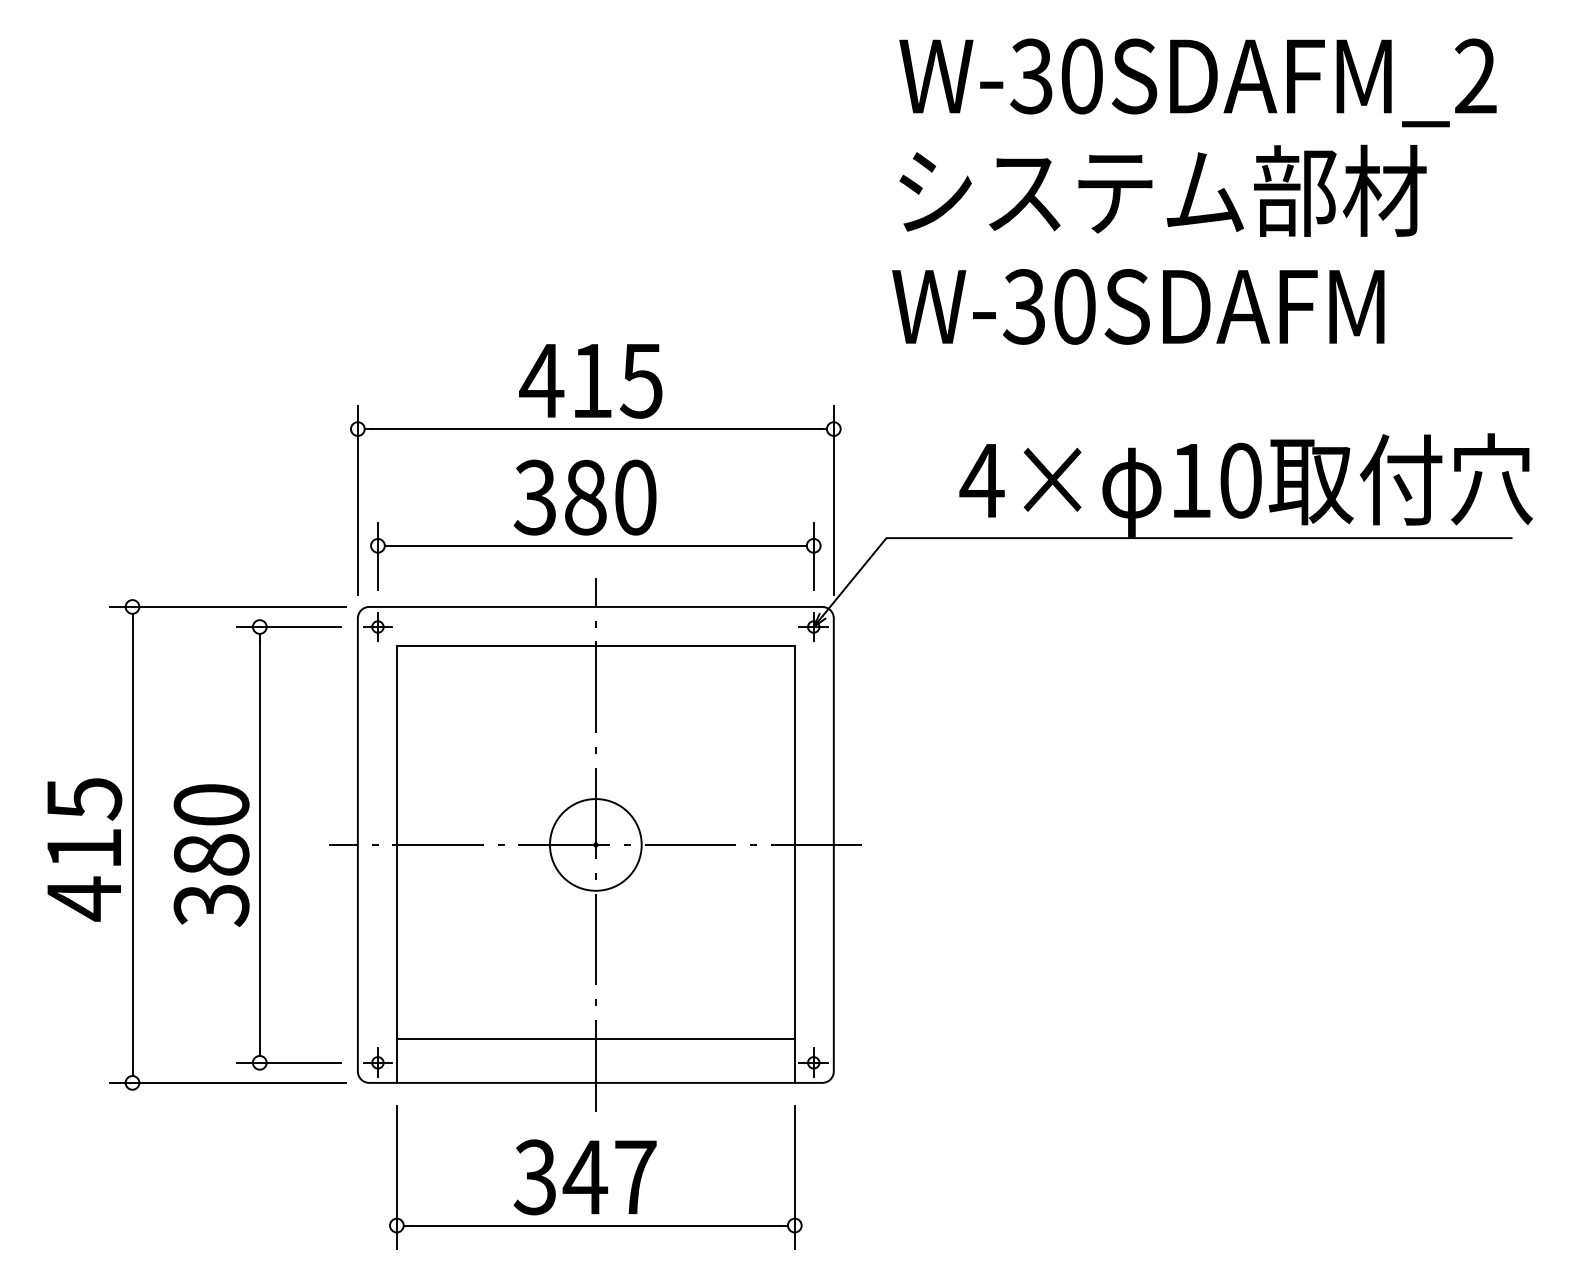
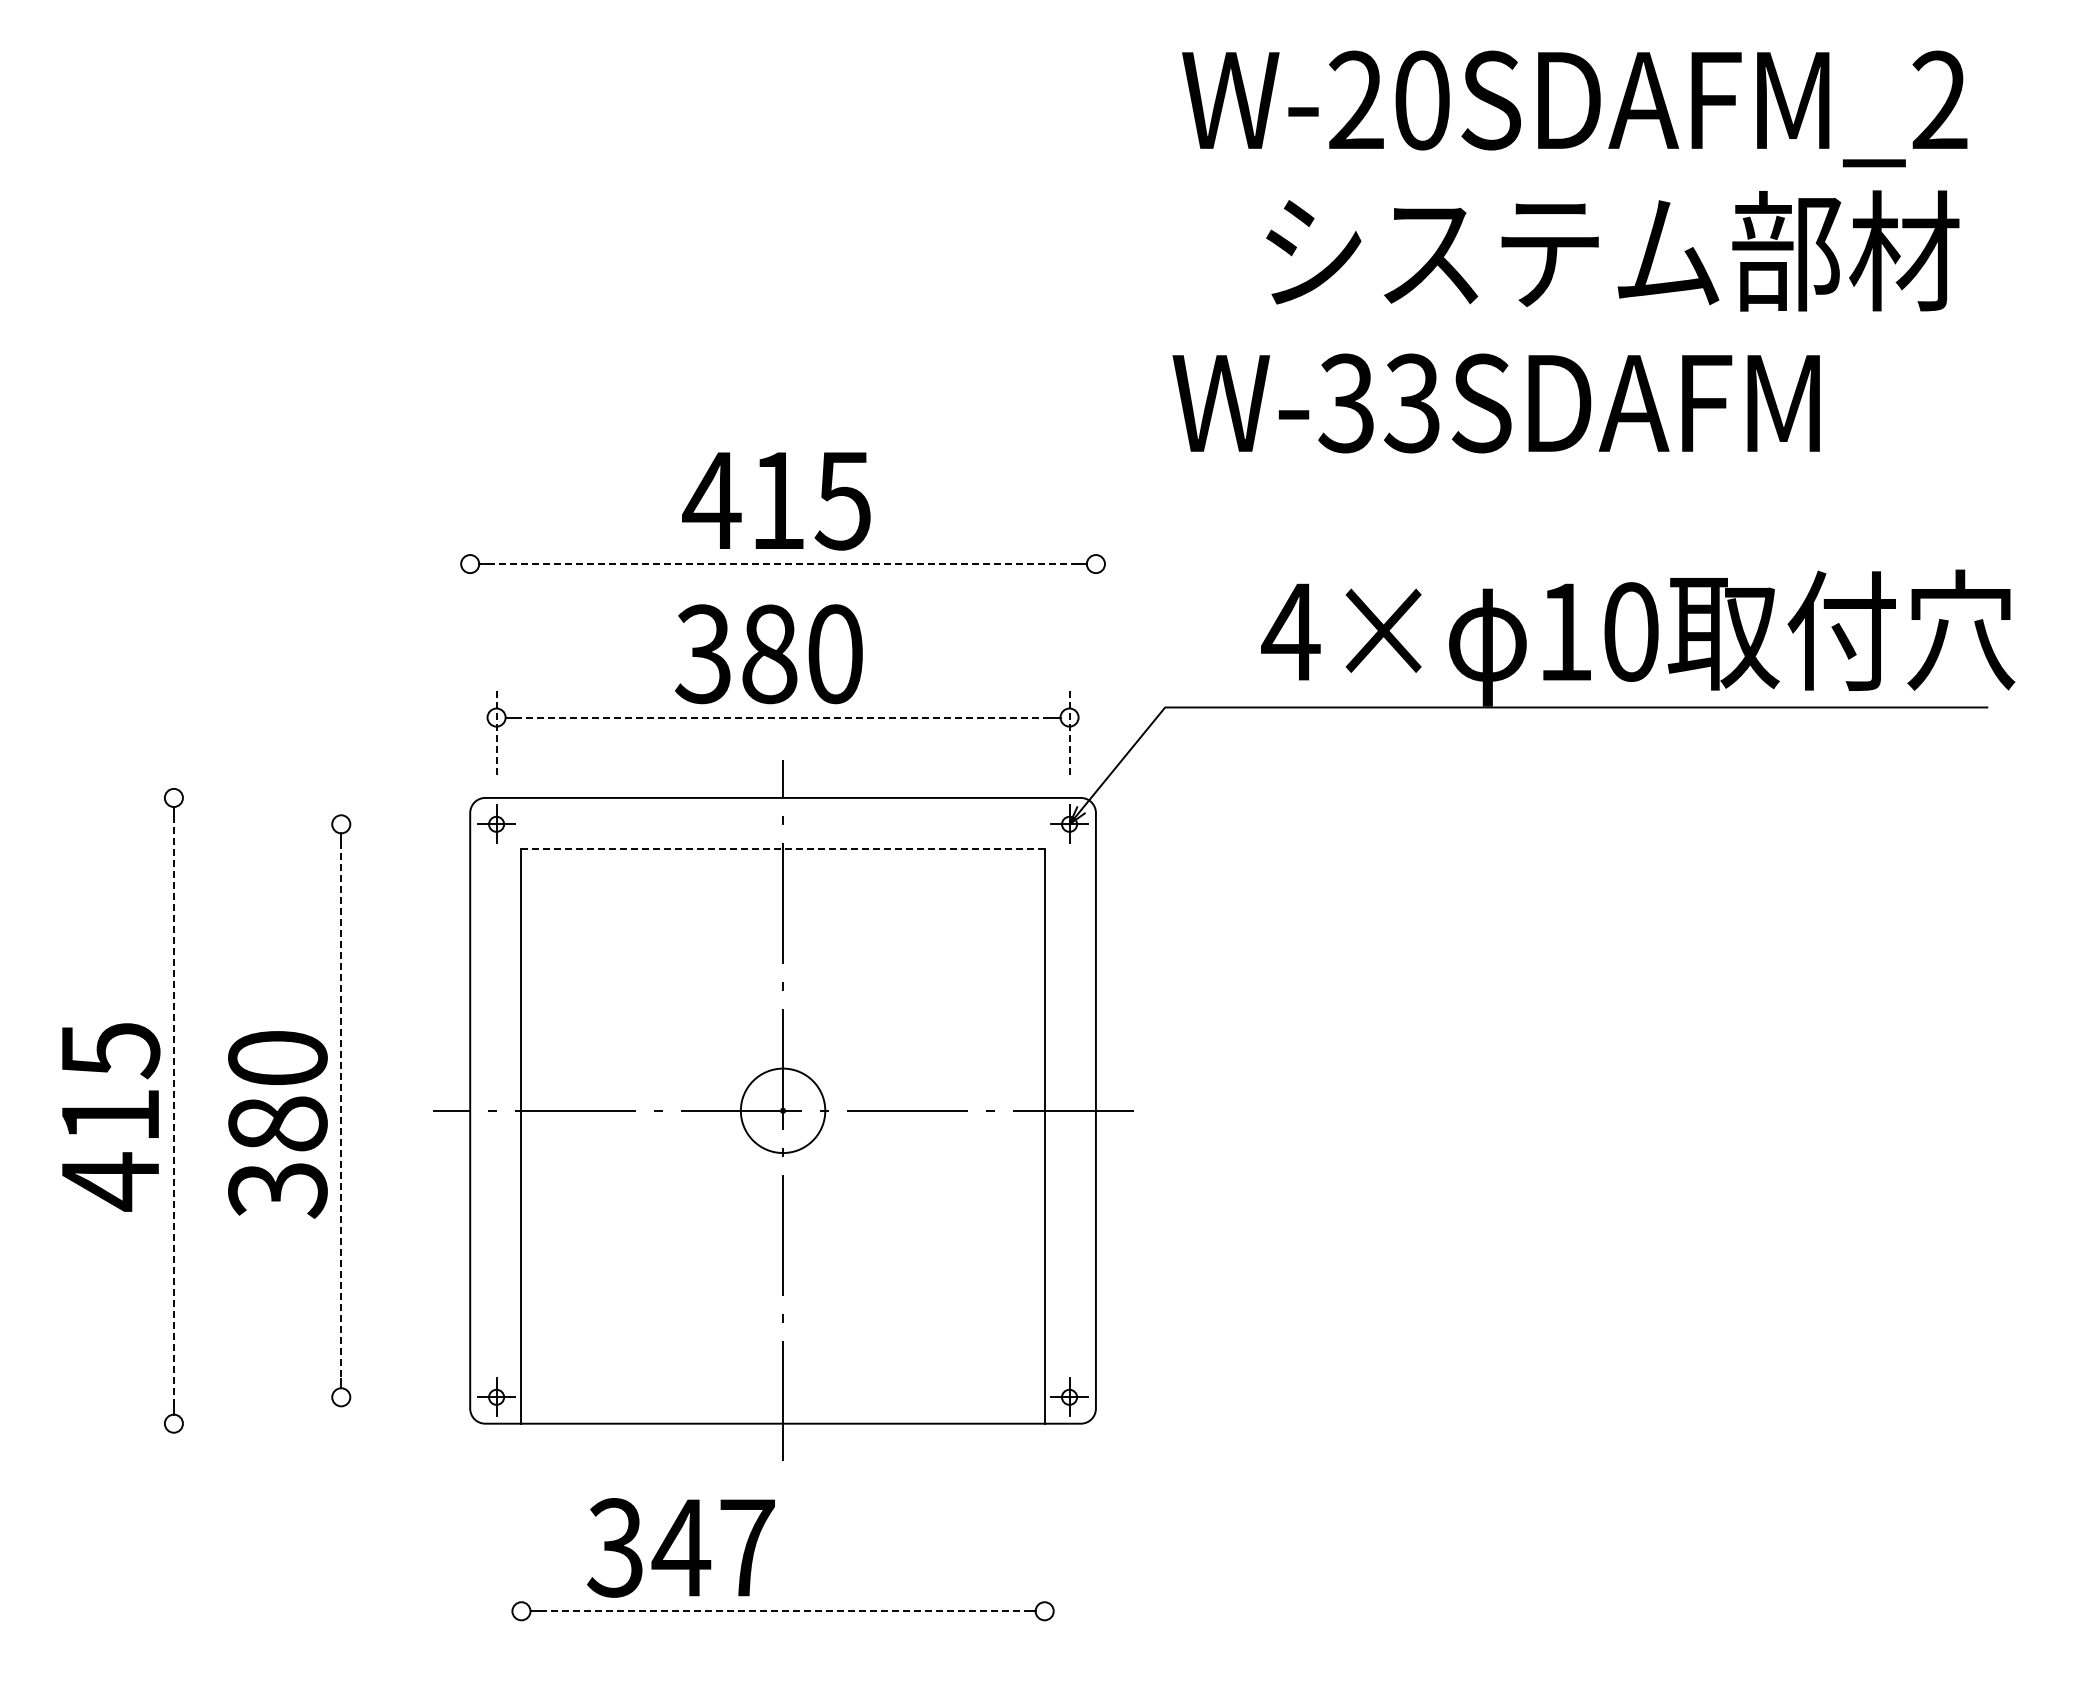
text: (1031, 76) -> (1355, 100), W-30SDAFM_2 -> W-20SDAFM_2
text: (1162, 190) -> (1612, 250), moved
text: (1074, 306) -> (1412, 403), W-30SDAFM -> W-33SDAFM
line: (596, 429) -> (783, 564), solid -> dashed
line: (358, 500) -> (470, 657), removed
line: (833, 500) -> (1095, 657), removed
line: (596, 545) -> (783, 717), solid -> dashed
line: (377, 556) -> (496, 731), solid -> dashed
line: (813, 556) -> (1069, 731), solid -> dashed
line: (228, 606) -> (299, 797), removed
line: (288, 627) -> (379, 824), removed
line: (596, 646) -> (783, 849), solid -> dashed
line: (132, 844) -> (173, 1110), solid -> dashed
circle: (595, 844) -> (782, 1110), size x0.7
line: (259, 845) -> (341, 1111), solid -> dashed
line: (595, 1039) -> (782, 1366), removed
line: (288, 1062) -> (379, 1397), removed
line: (228, 1082) -> (299, 1423), removed
line: (396, 1177) -> (521, 1547), removed
text: (584, 1177) -> (680, 1547), moved
line: (794, 1177) -> (1044, 1547), removed
line: (596, 1225) -> (783, 1611), solid -> dashed

